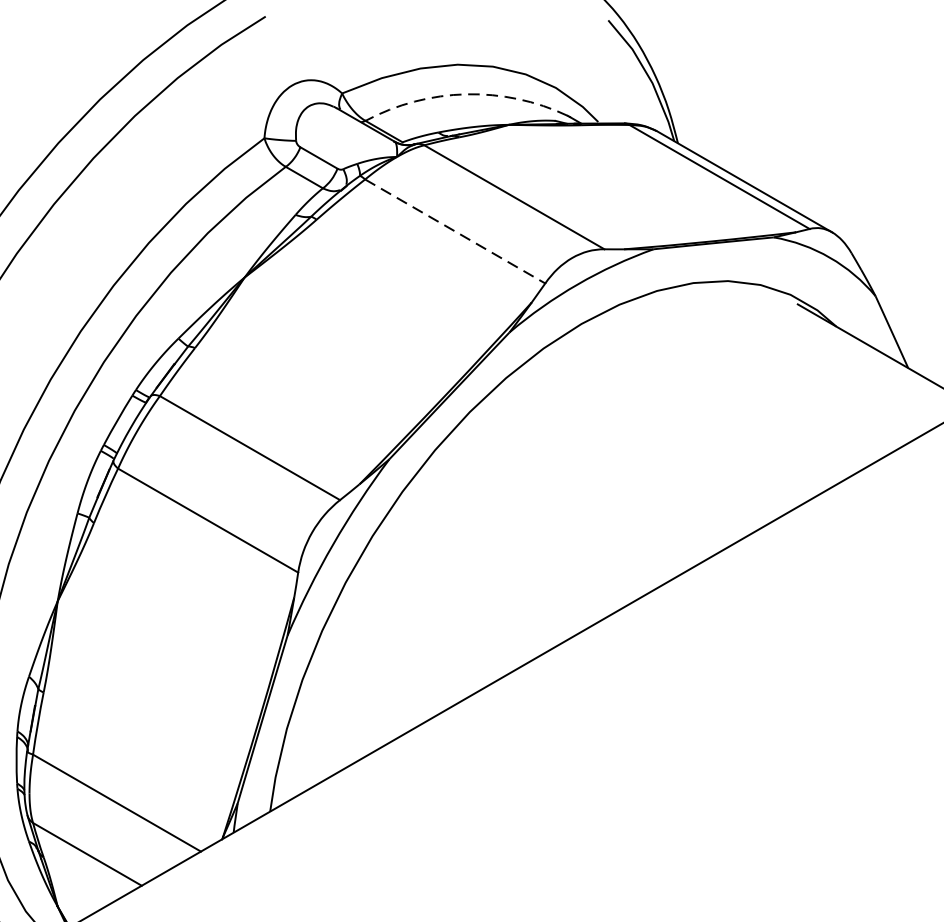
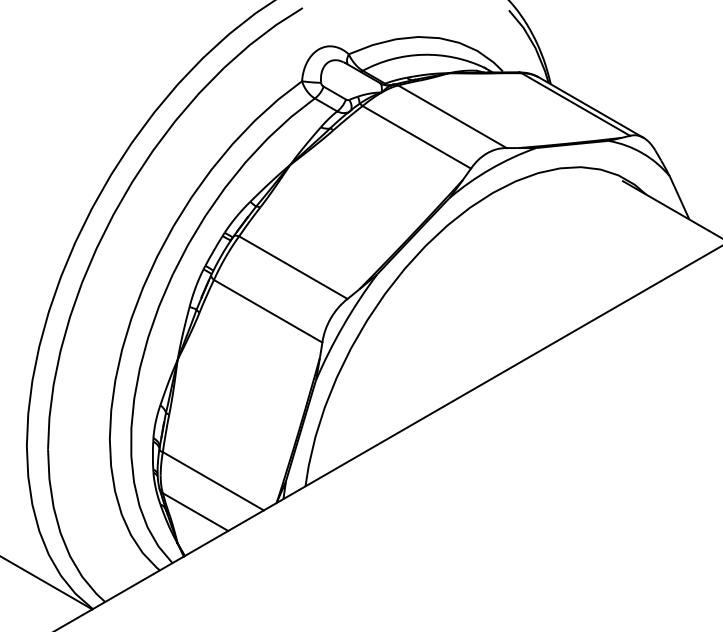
arc: (466, 93) -> (423, 54), dashed -> solid
line: (454, 231) -> (416, 137), dashed -> solid

